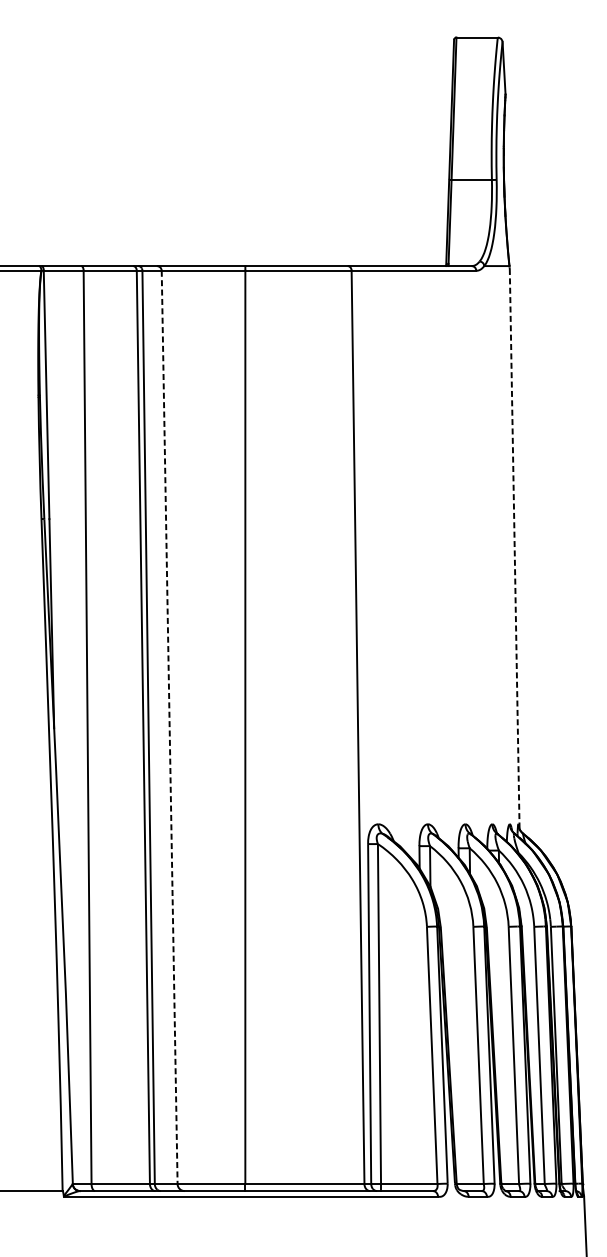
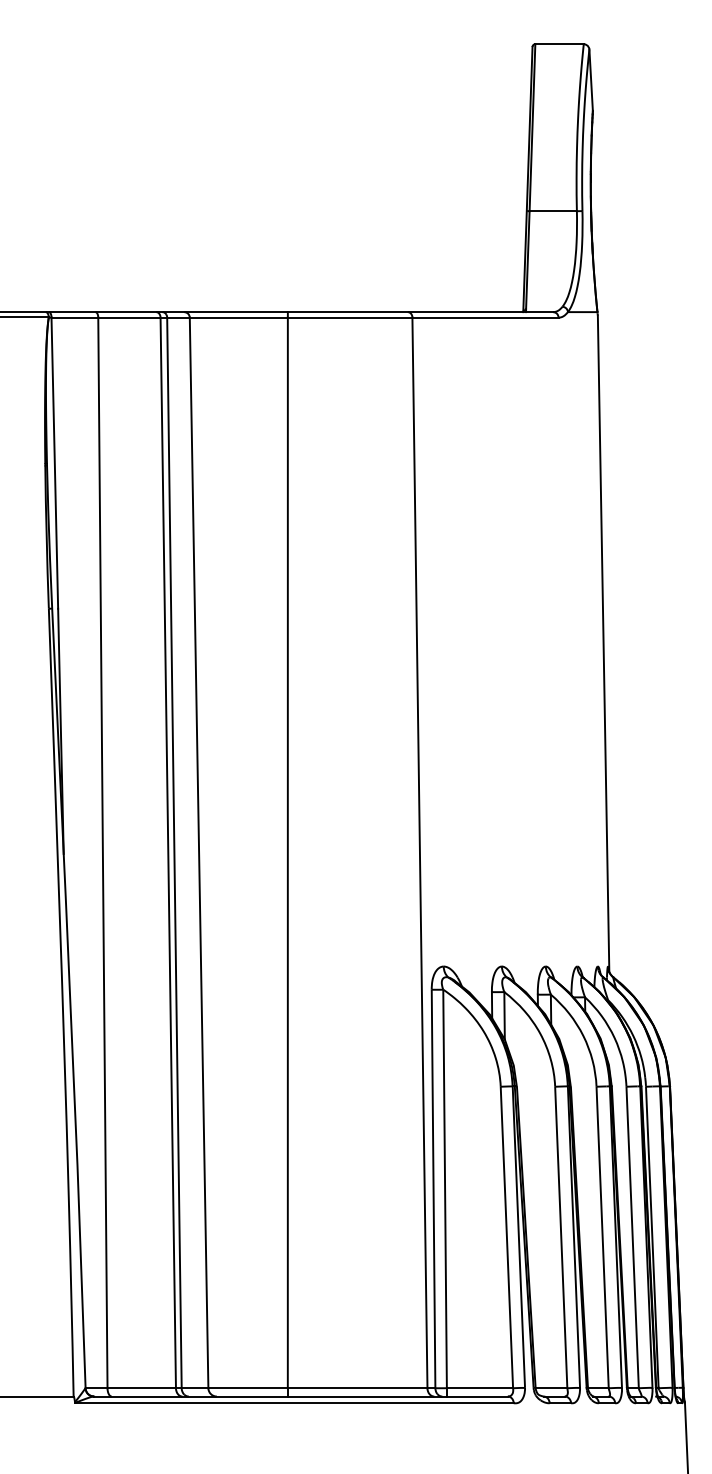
line: (514, 549) -> (603, 644), dashed -> solid
line: (170, 727) -> (199, 853), dashed -> solid

